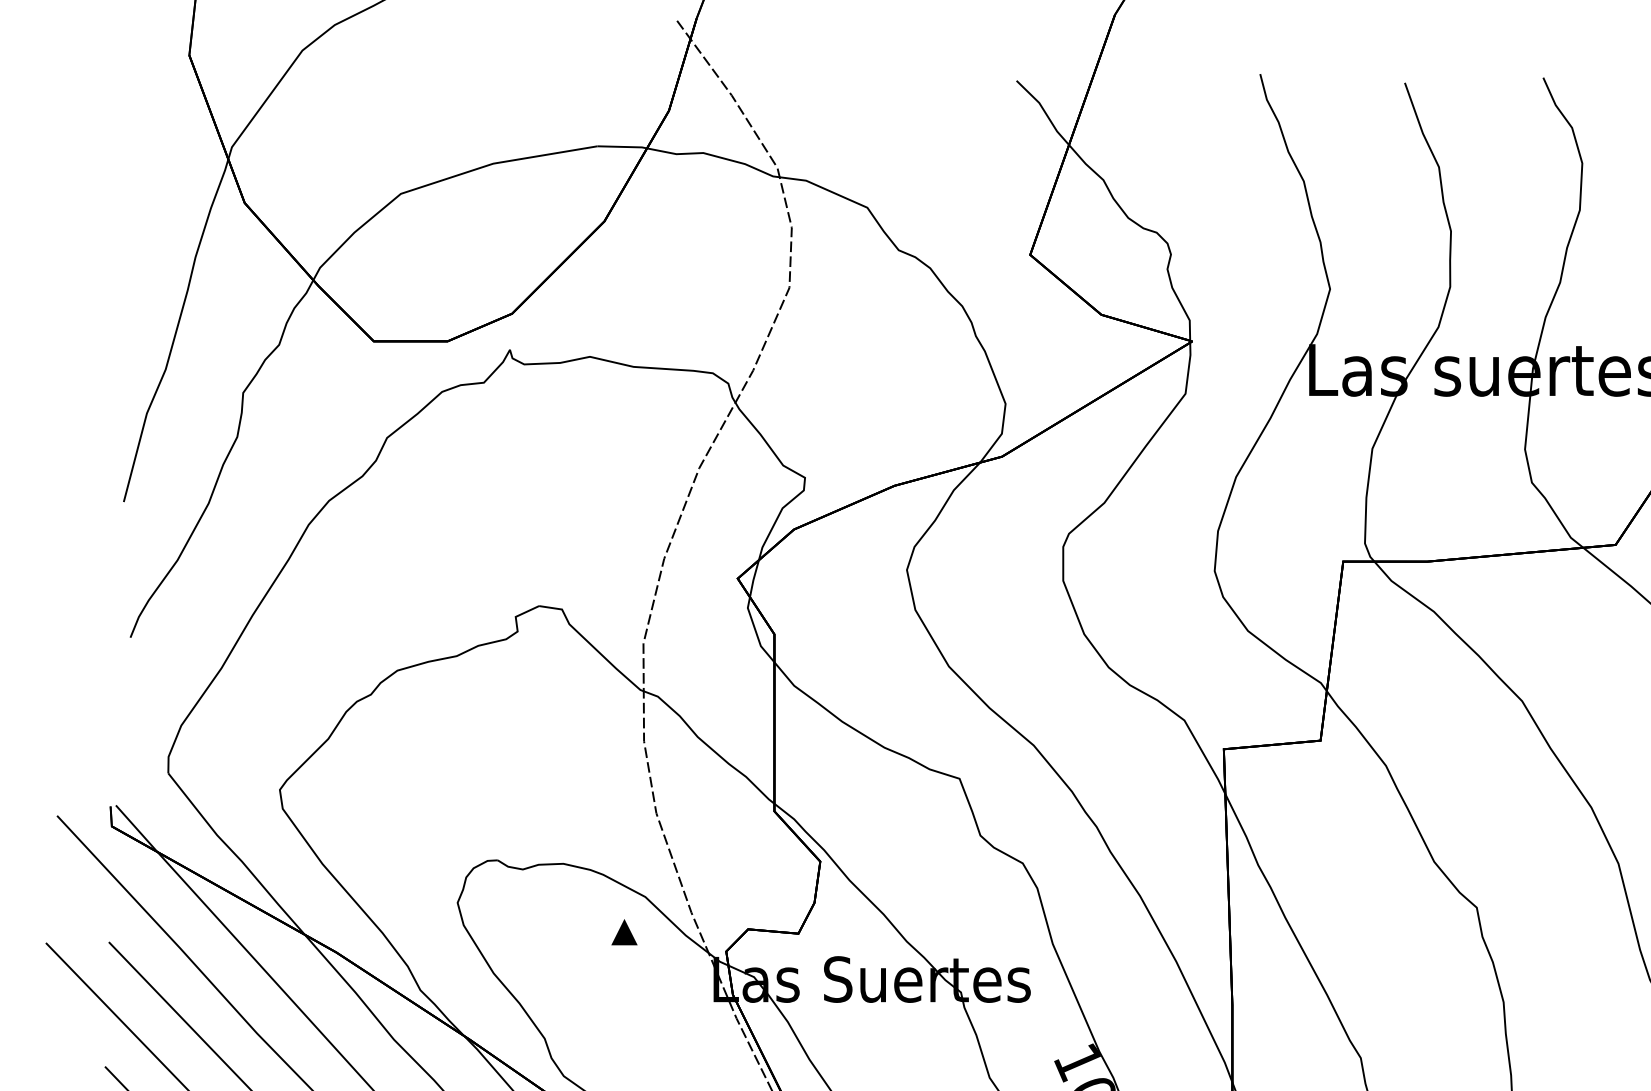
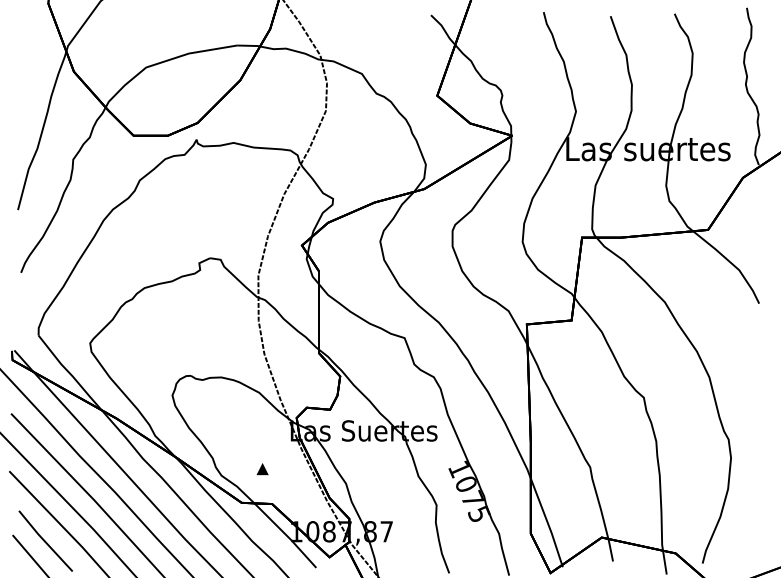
part: (624, 933) -> (262, 469), moved

